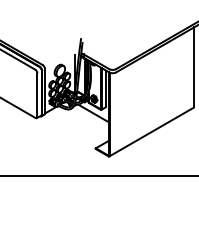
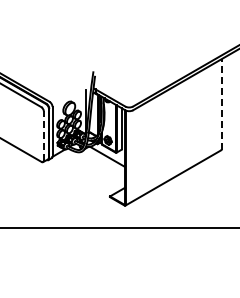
line: (194, 66) -> (221, 103), solid -> dashed
line: (37, 94) -> (43, 135), solid -> dashed

